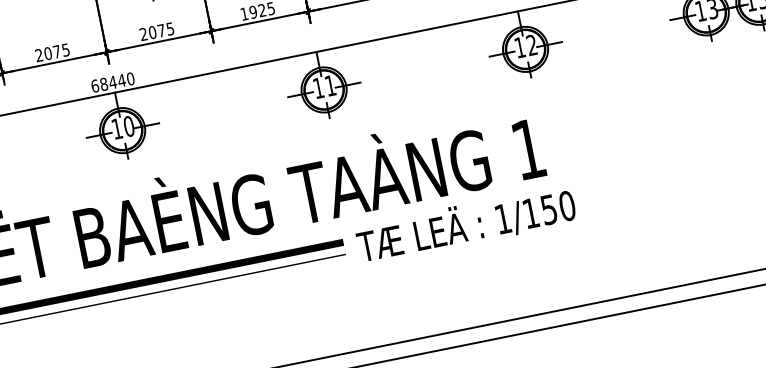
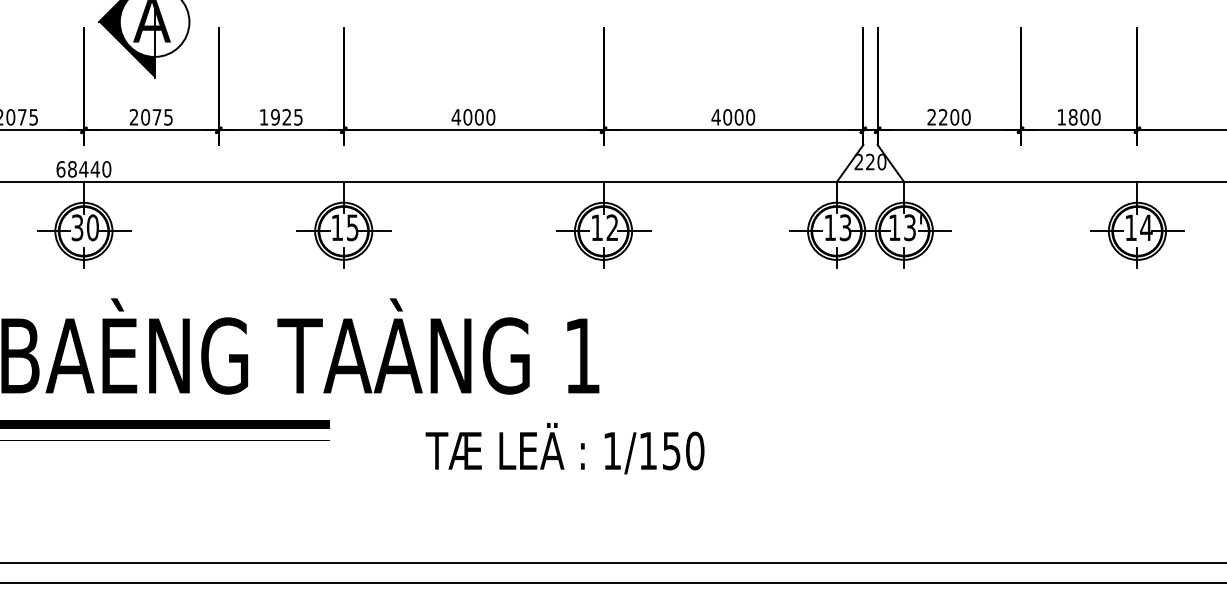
text: (330, 85) -> (352, 227), 11 -> 15
text: (117, 128) -> (77, 227), 10 -> 30
text: (465, 224) -> (564, 448), moved

